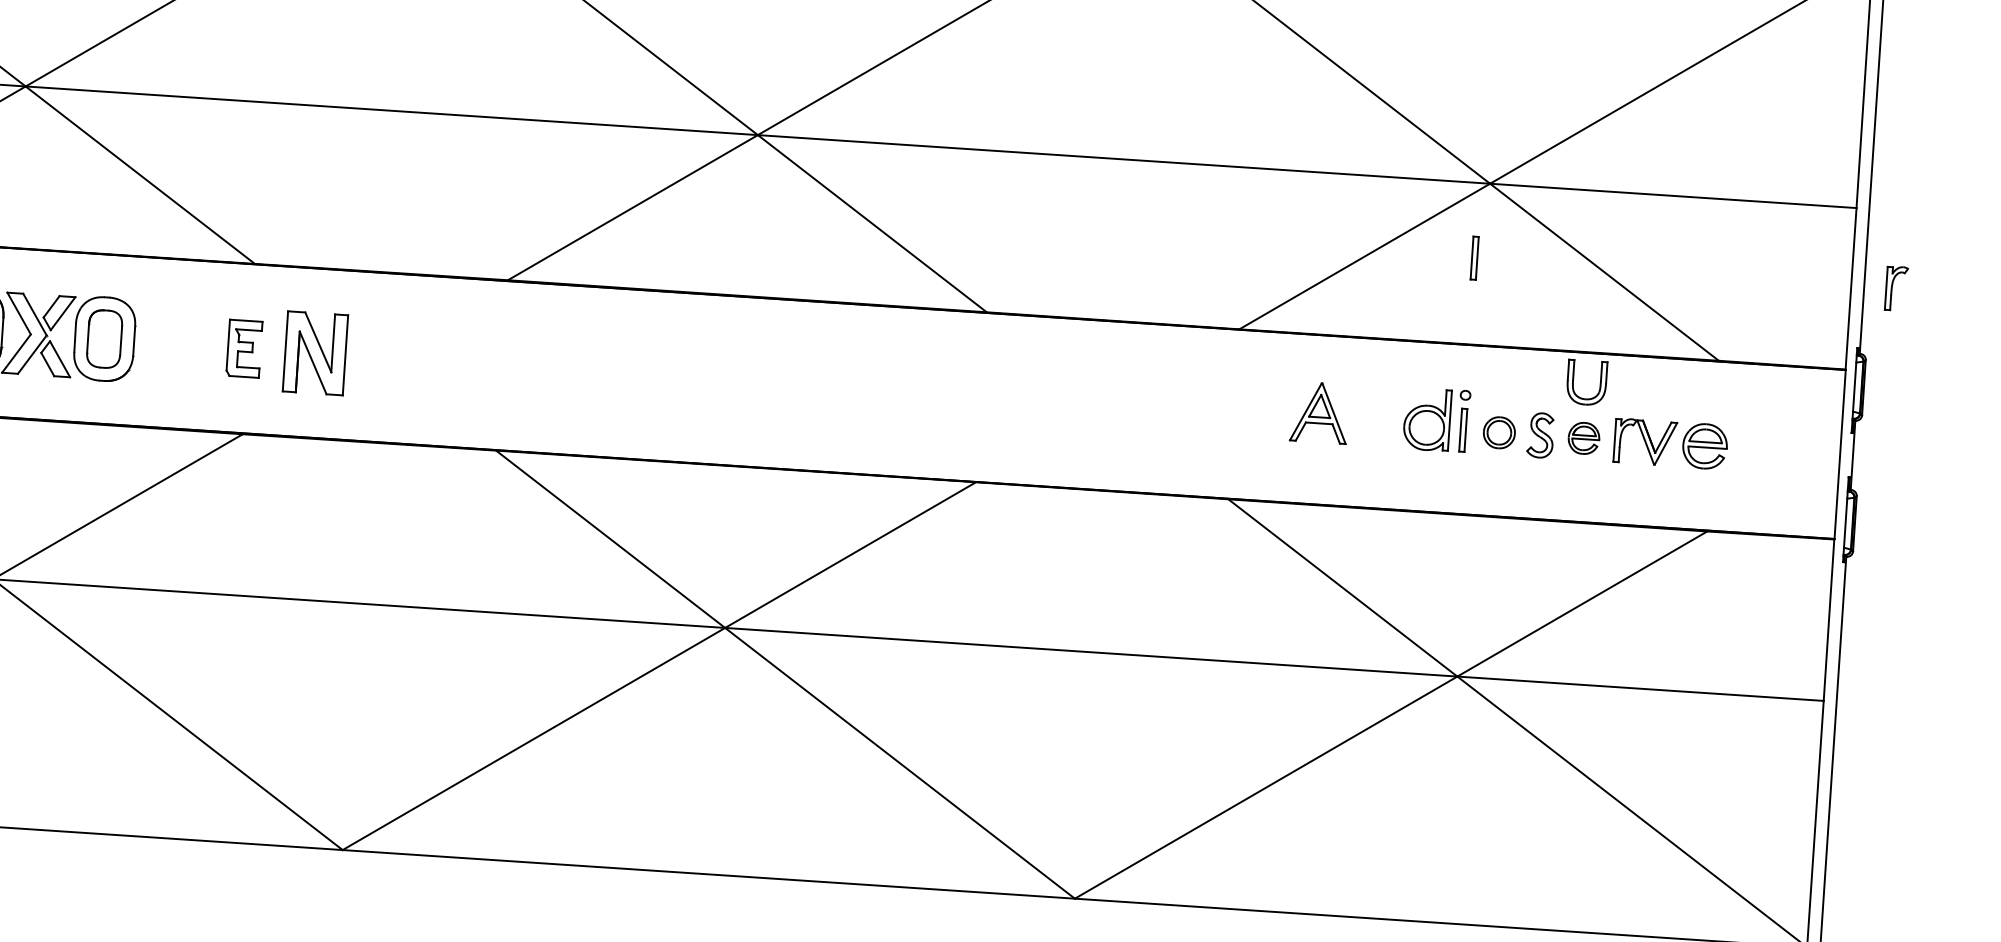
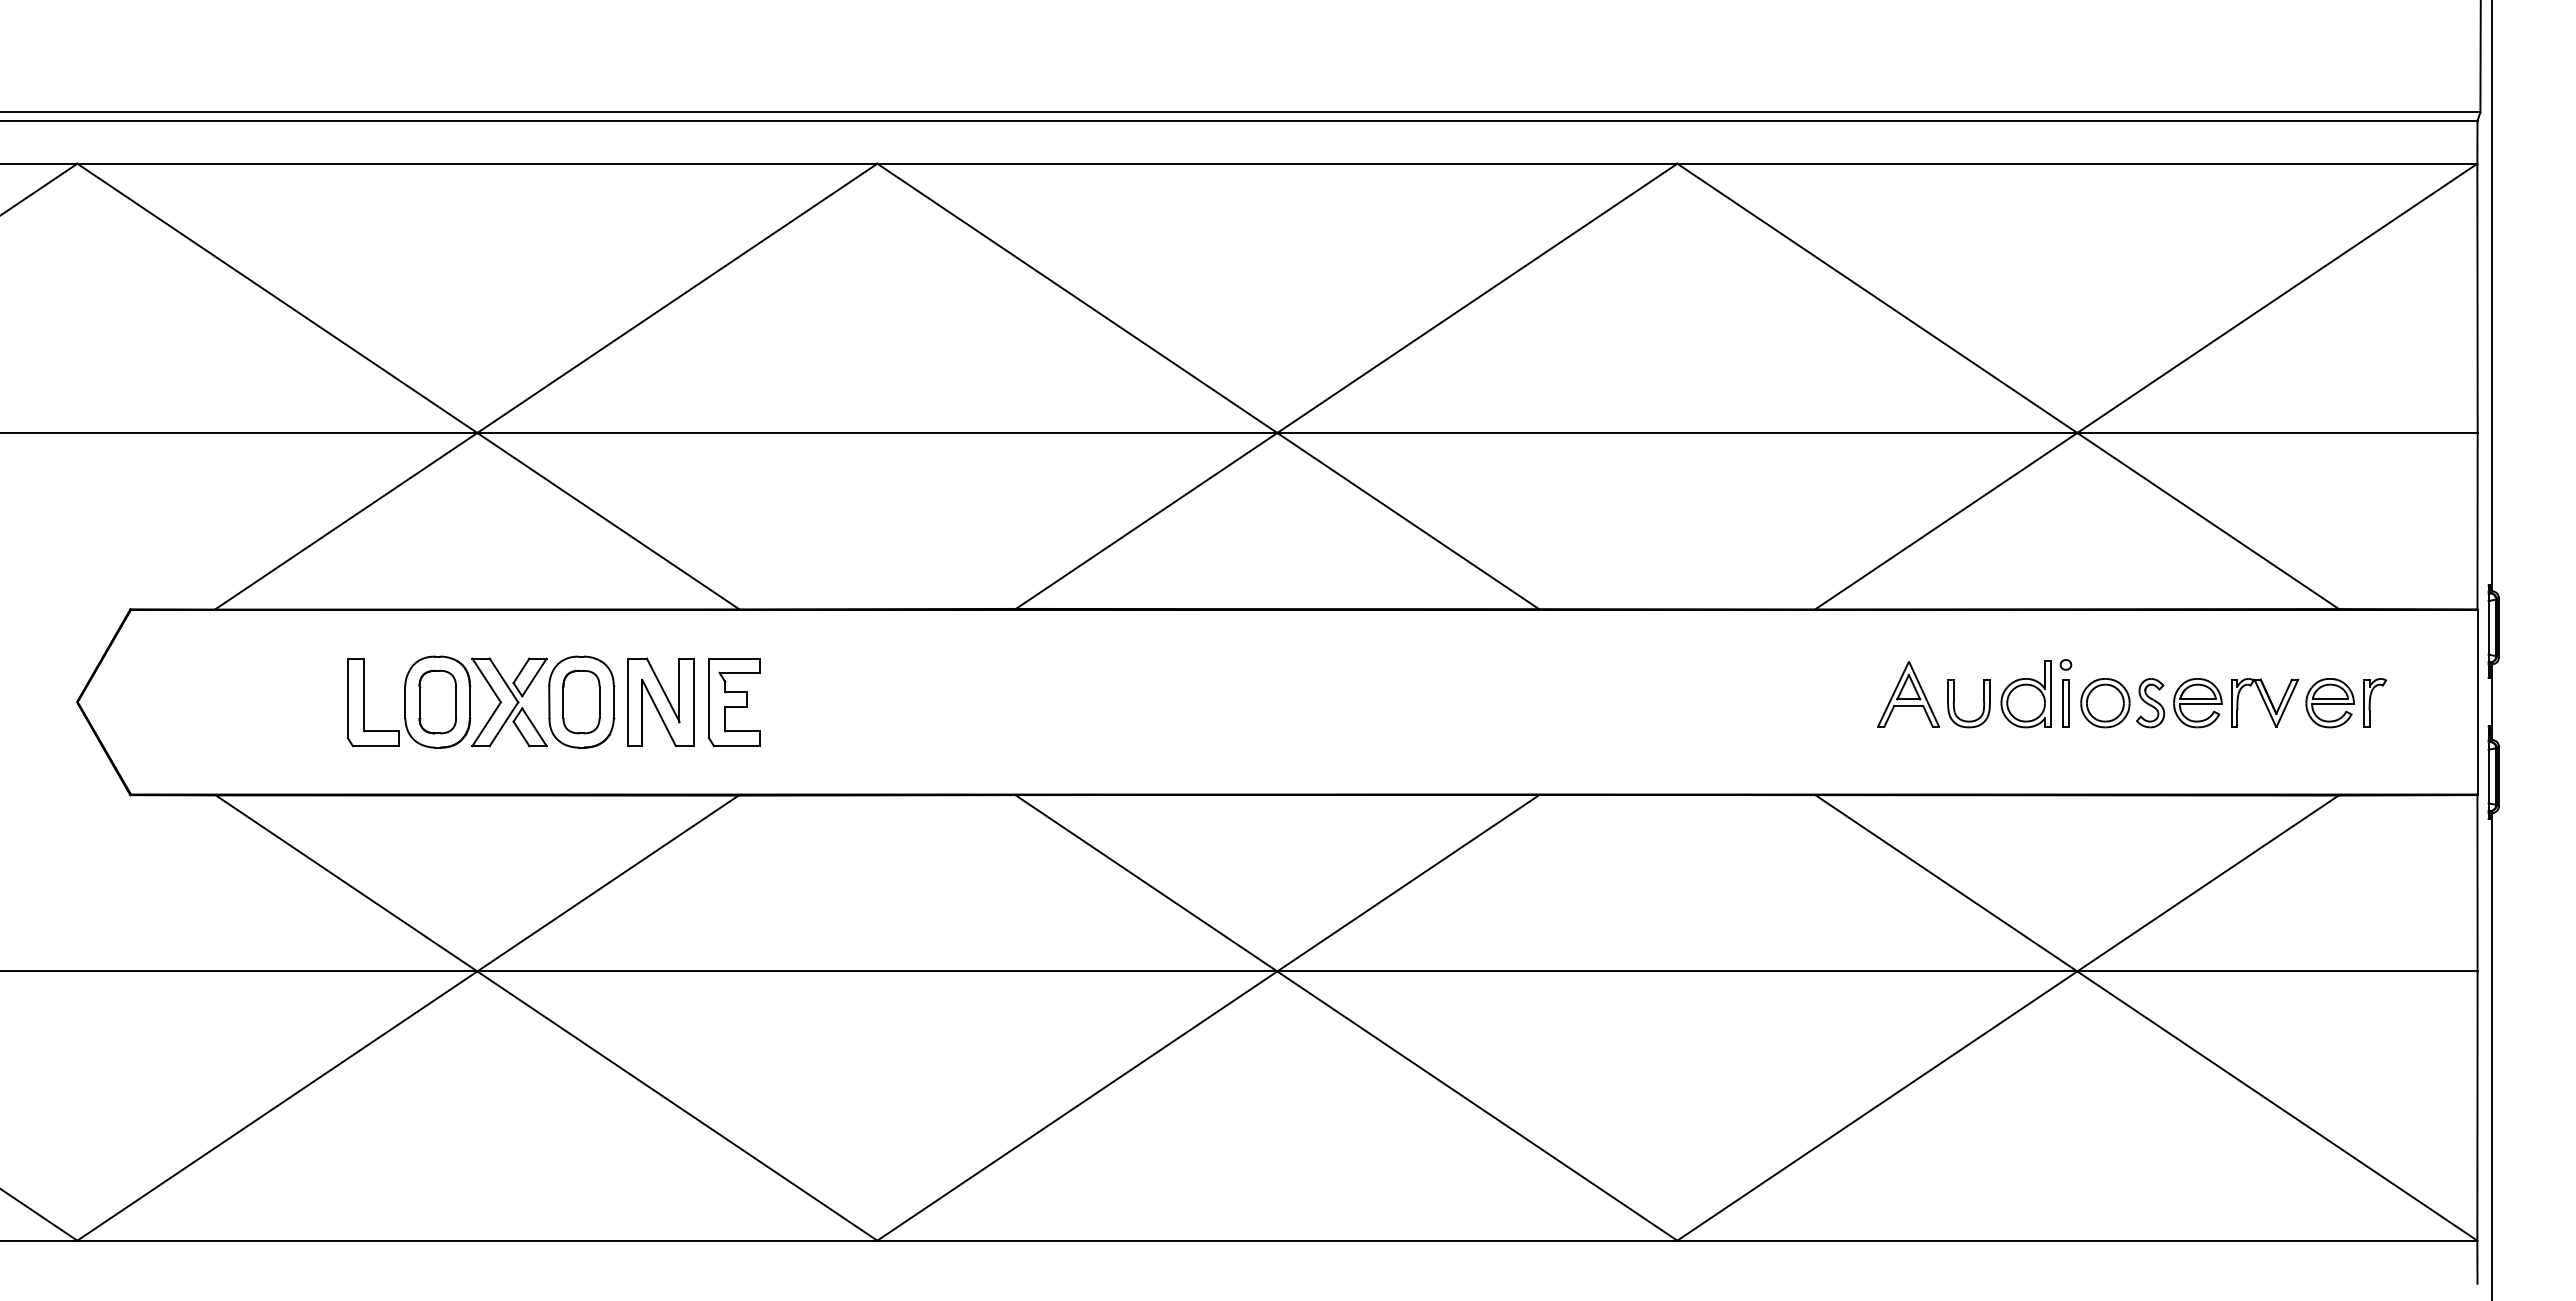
part: (1474, 258) -> (2065, 515), removed
part: (1896, 288) -> (2375, 702), moved
part: (243, 348) -> (733, 702), size x1.43
part: (315, 353) -> (660, 702), moved
part: (1573, 381) -> (1954, 703), moved
part: (1499, 433) -> (2105, 703), size x1.43
part: (1583, 438) -> (2197, 703), size x1.43

